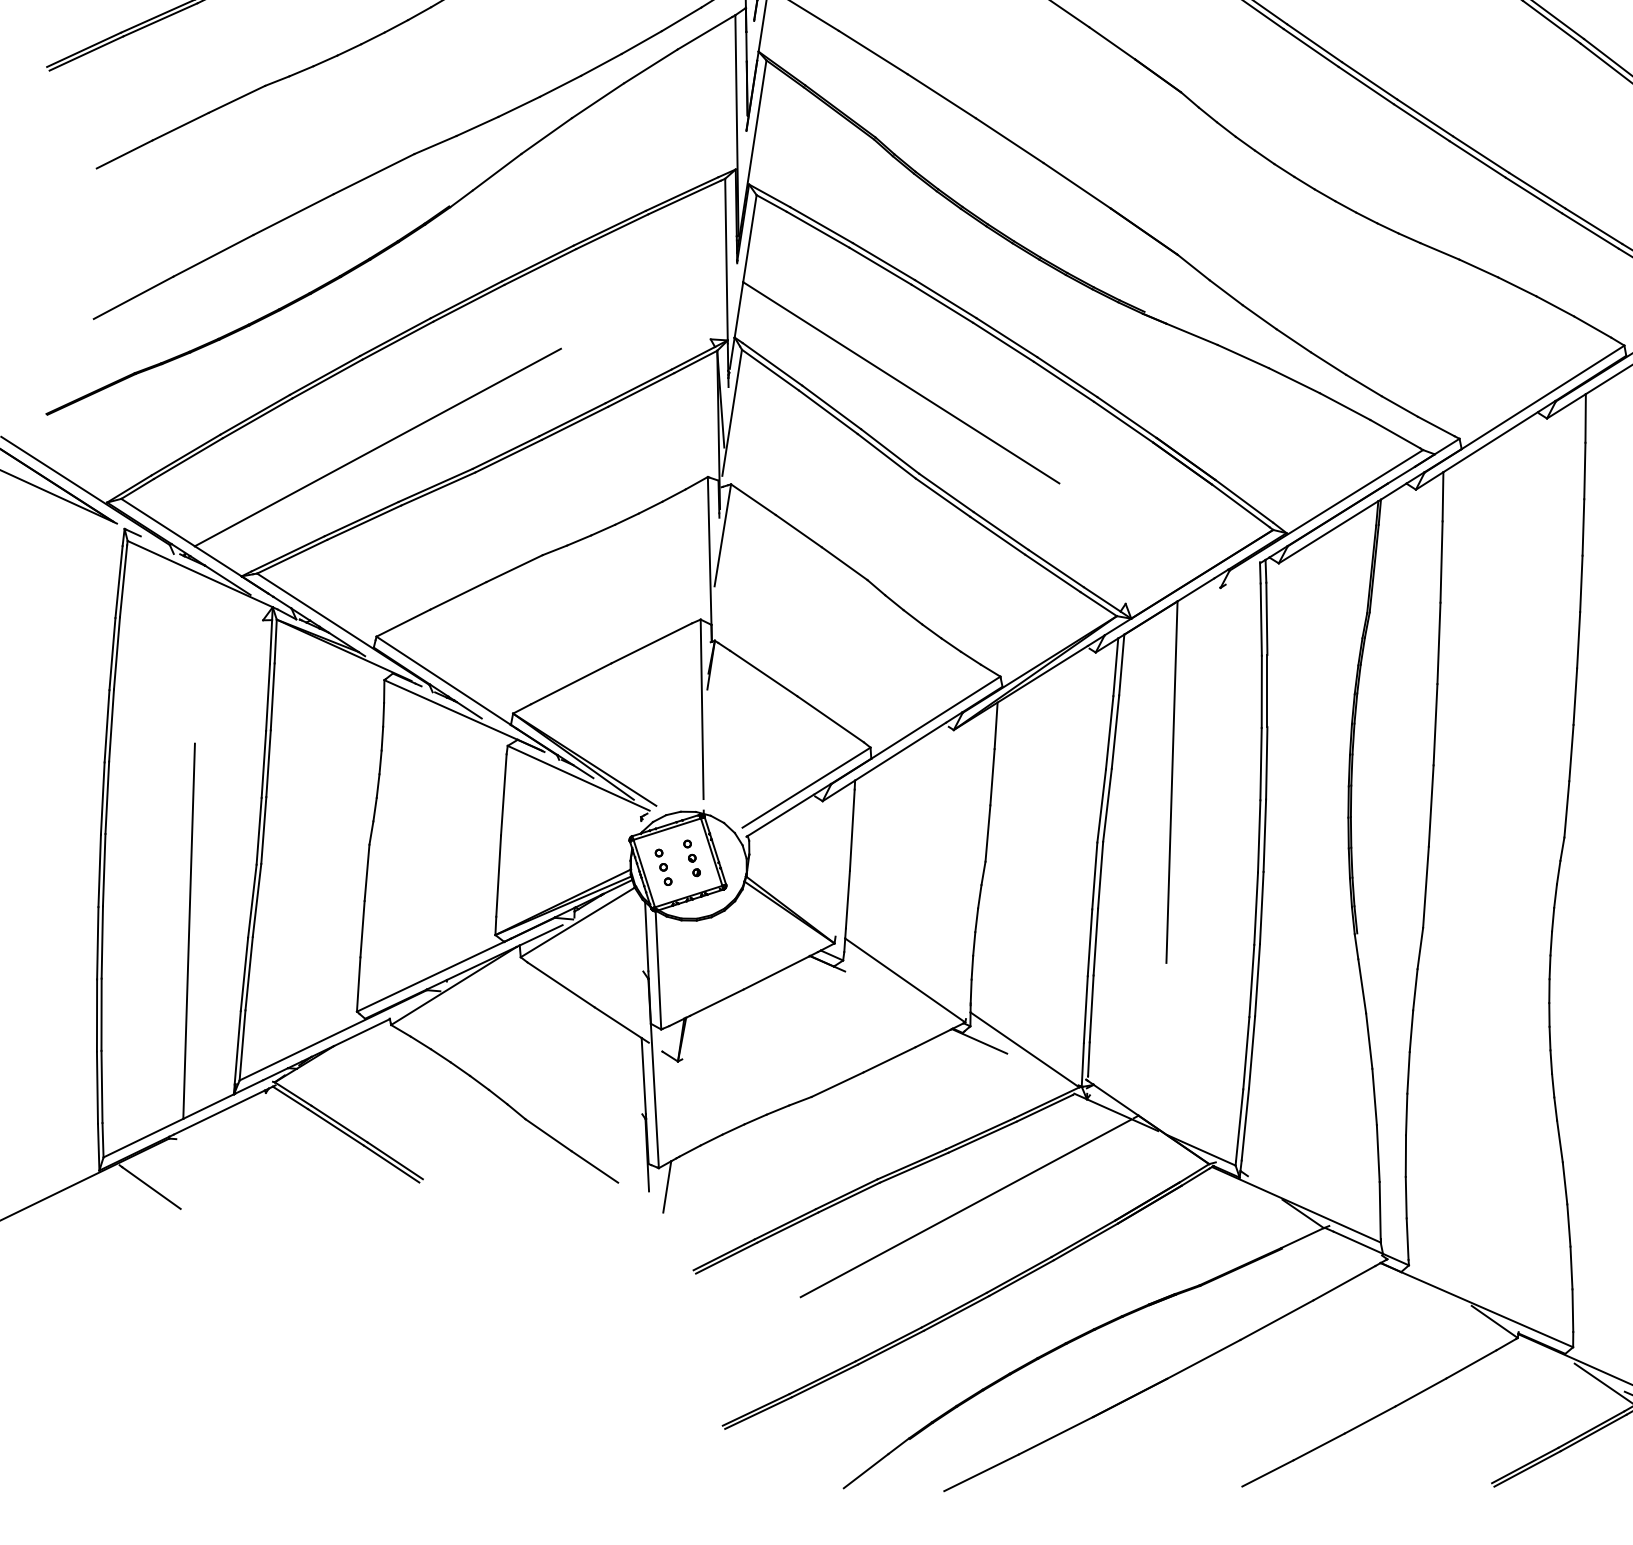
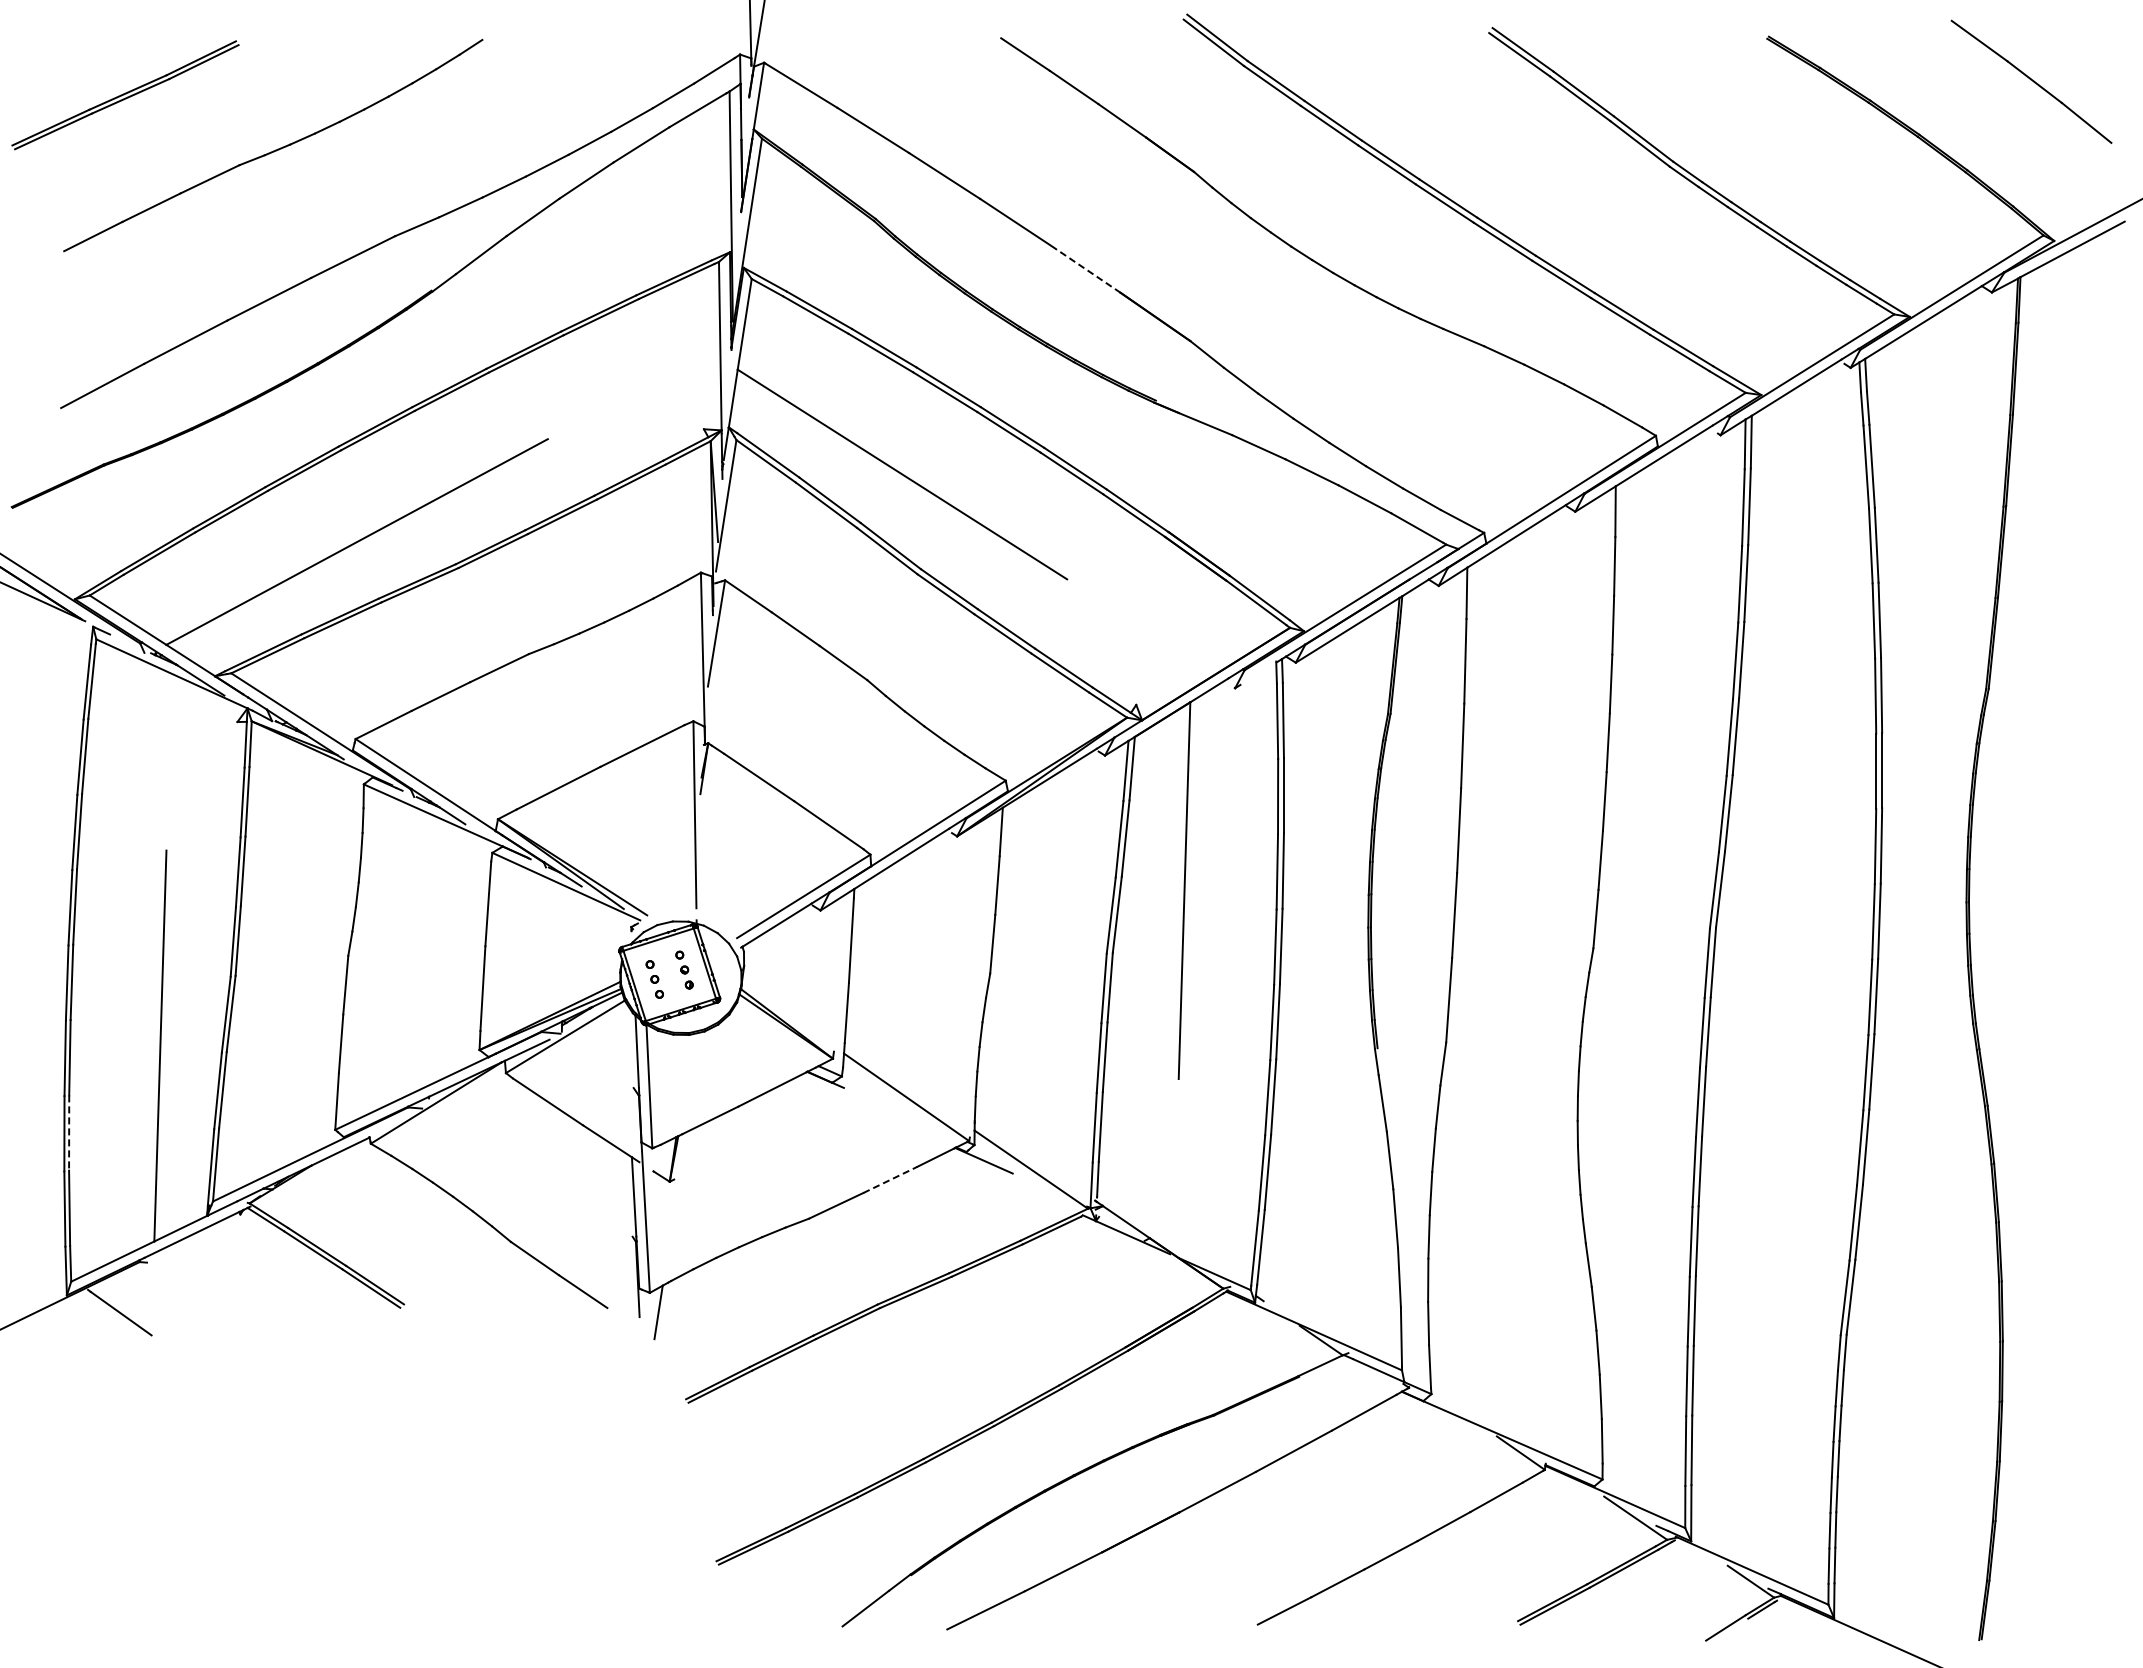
line: (1076, 185) -> (1085, 268), solid -> dashed
line: (101, 1015) -> (69, 1133), solid -> dashed
line: (889, 1059) -> (890, 1179), solid -> dashed
line: (965, 1208) -> (969, 1334), removed

